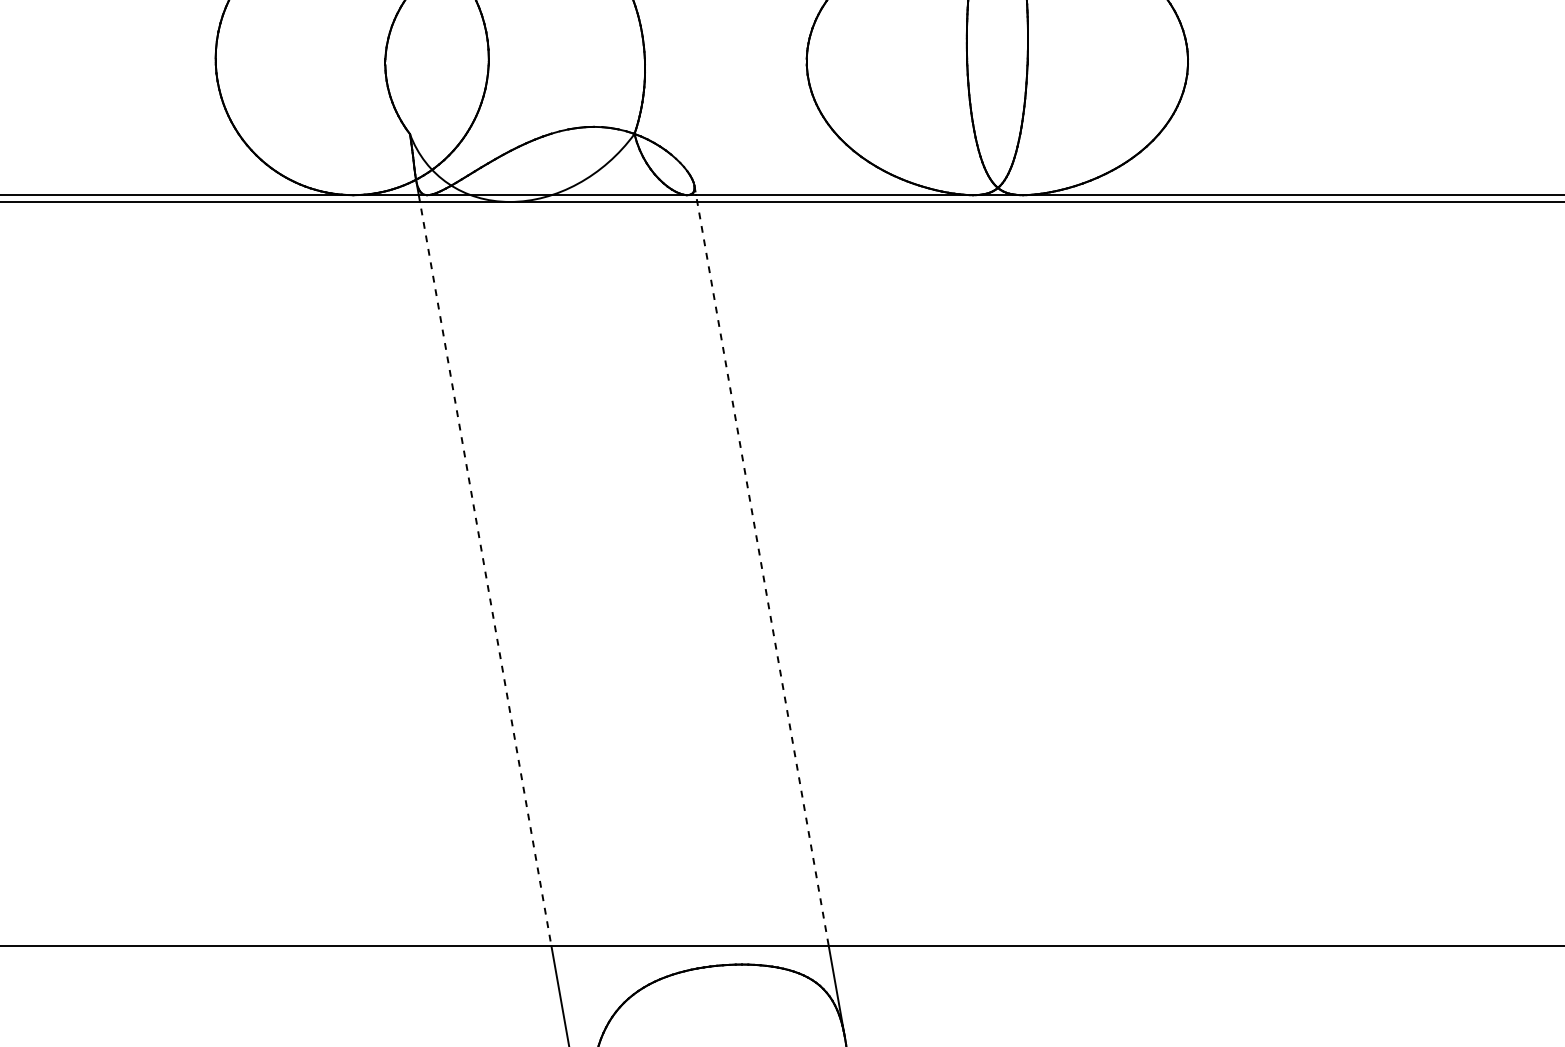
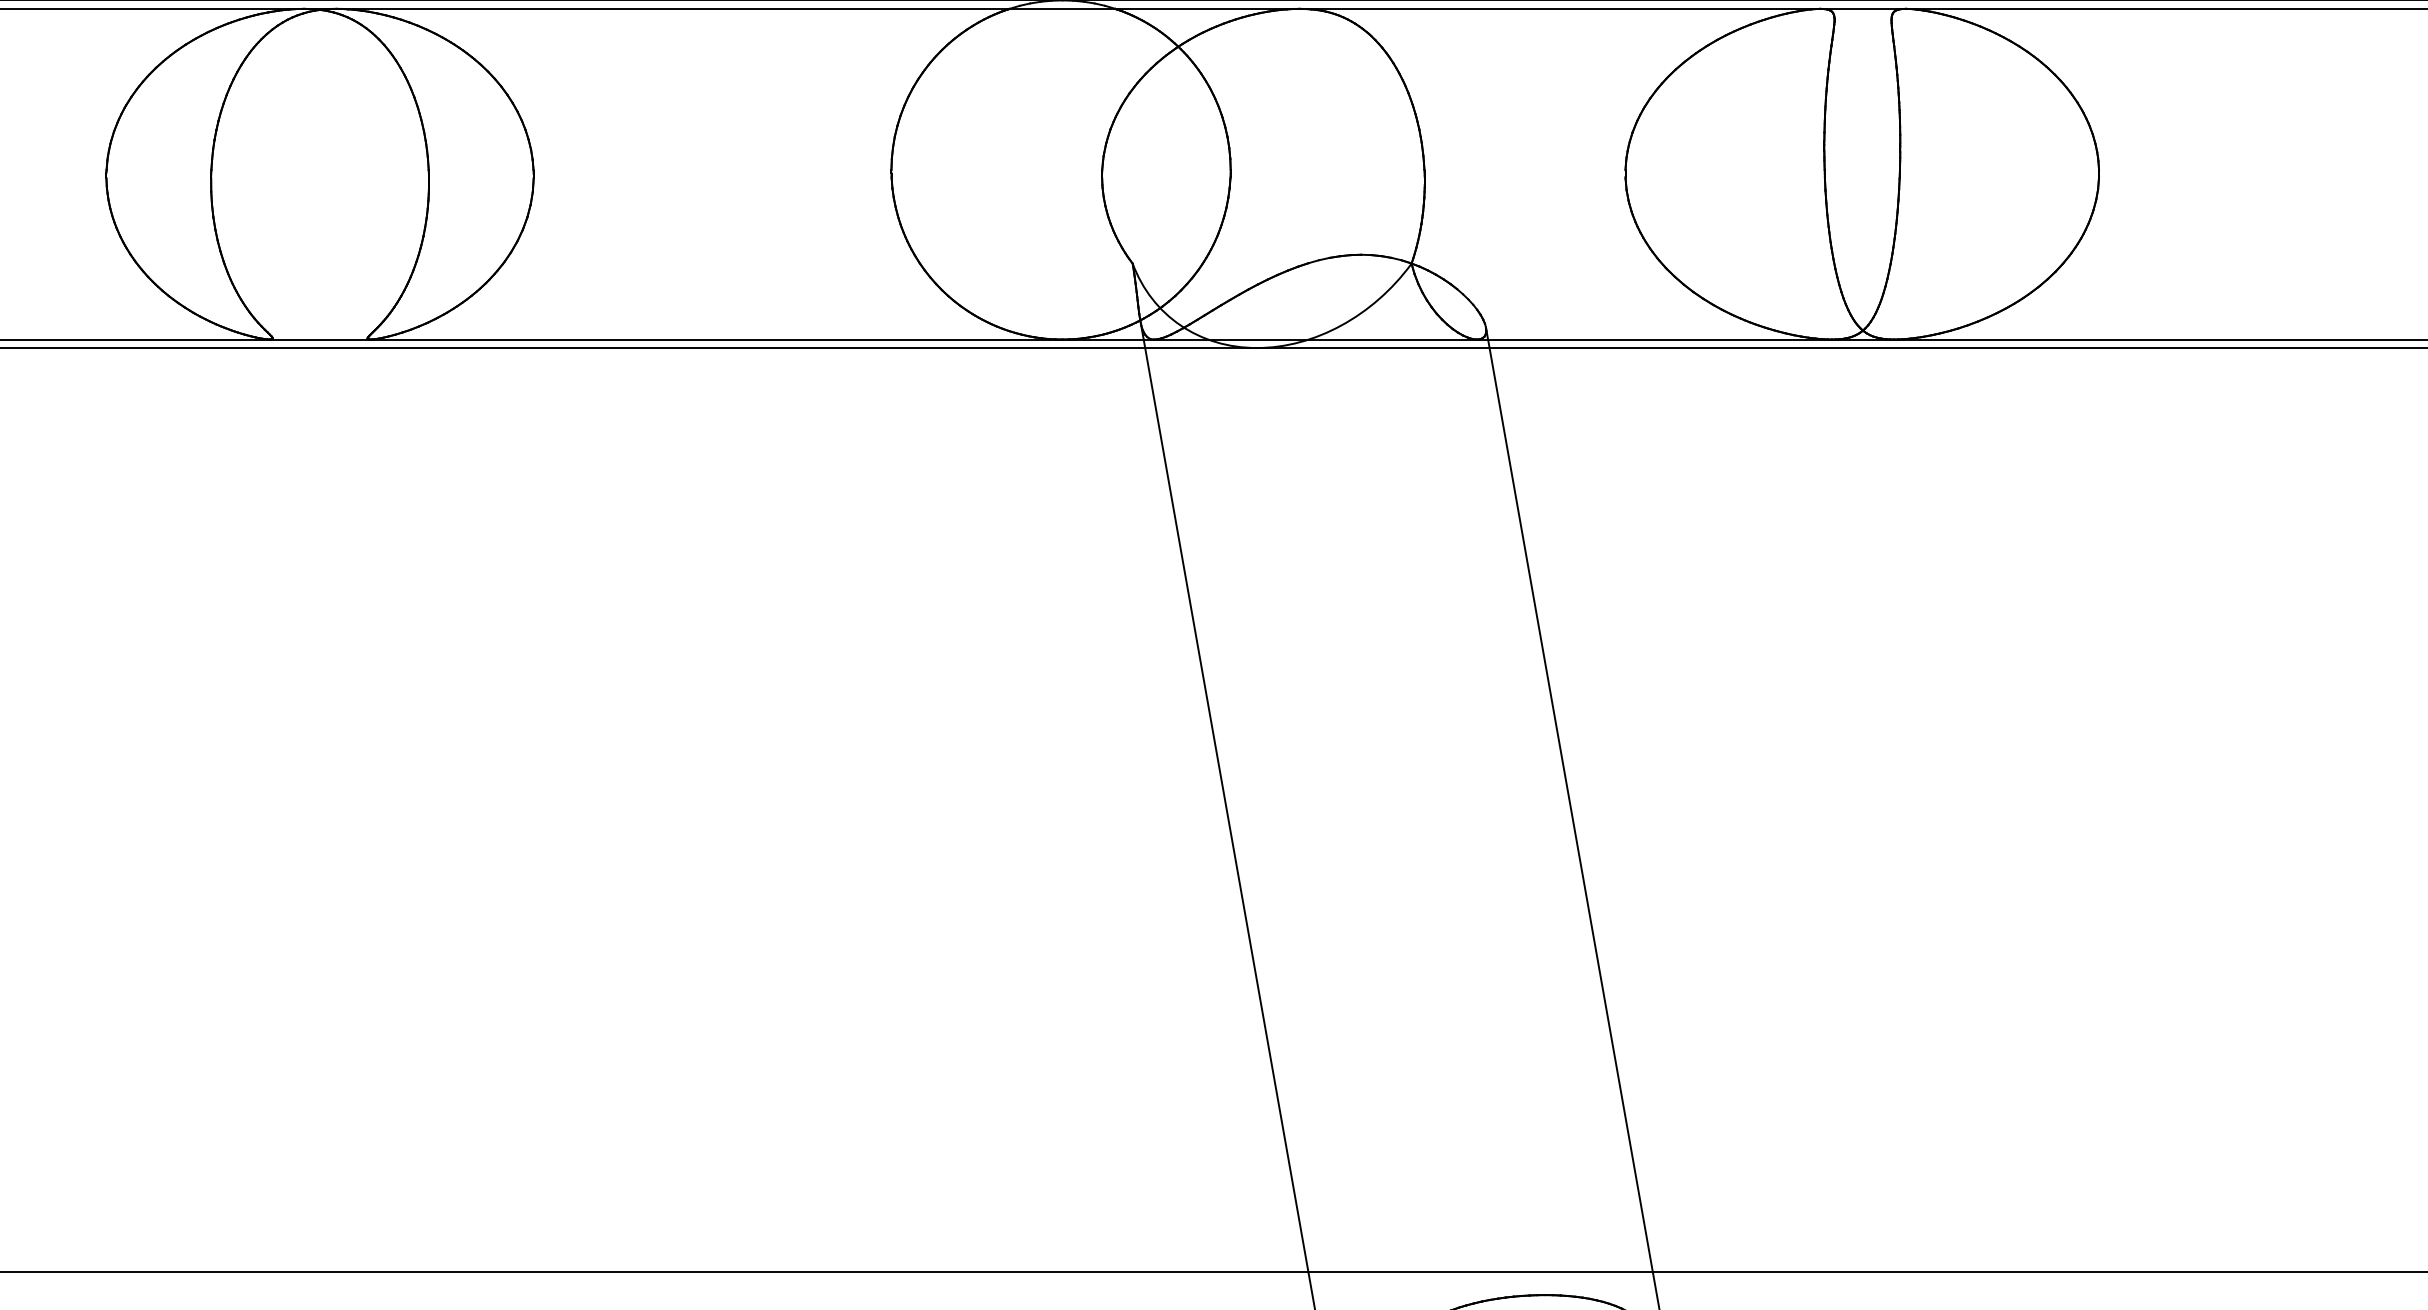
line: (761, 566) -> (1569, 800), dashed -> solid
line: (485, 570) -> (1226, 805), dashed -> solid

